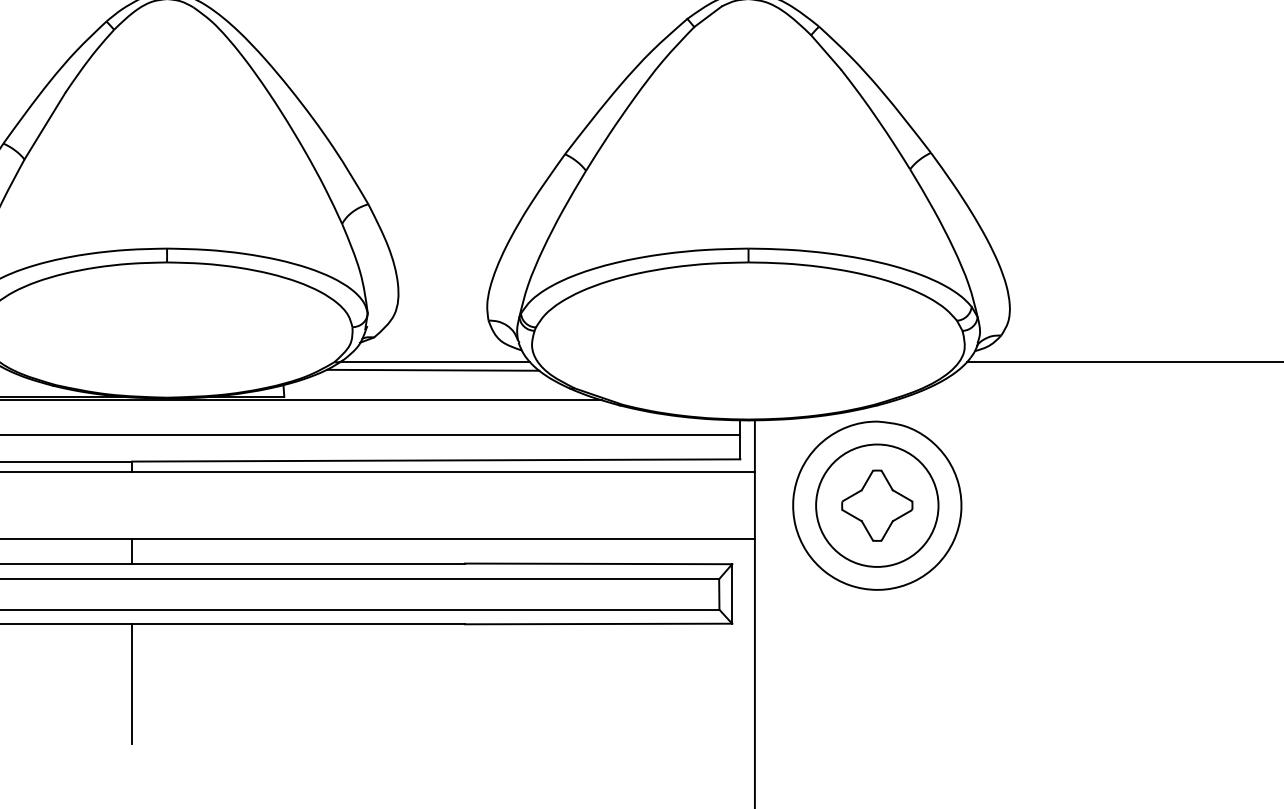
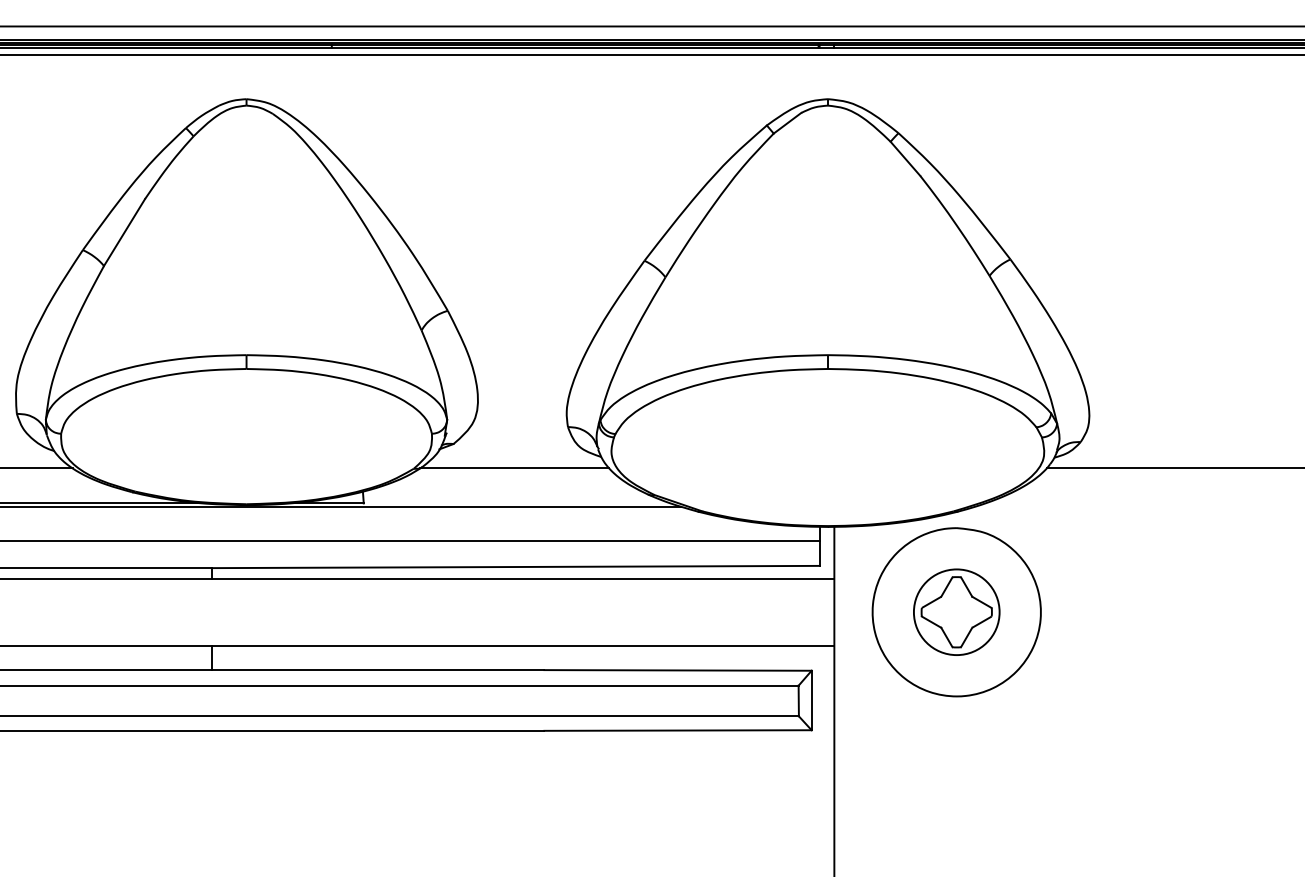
line: (433, 369) -> (512, 476), removed
circle: (877, 505) -> (956, 612), size x0.7
line: (132, 683) -> (211, 790), removed

